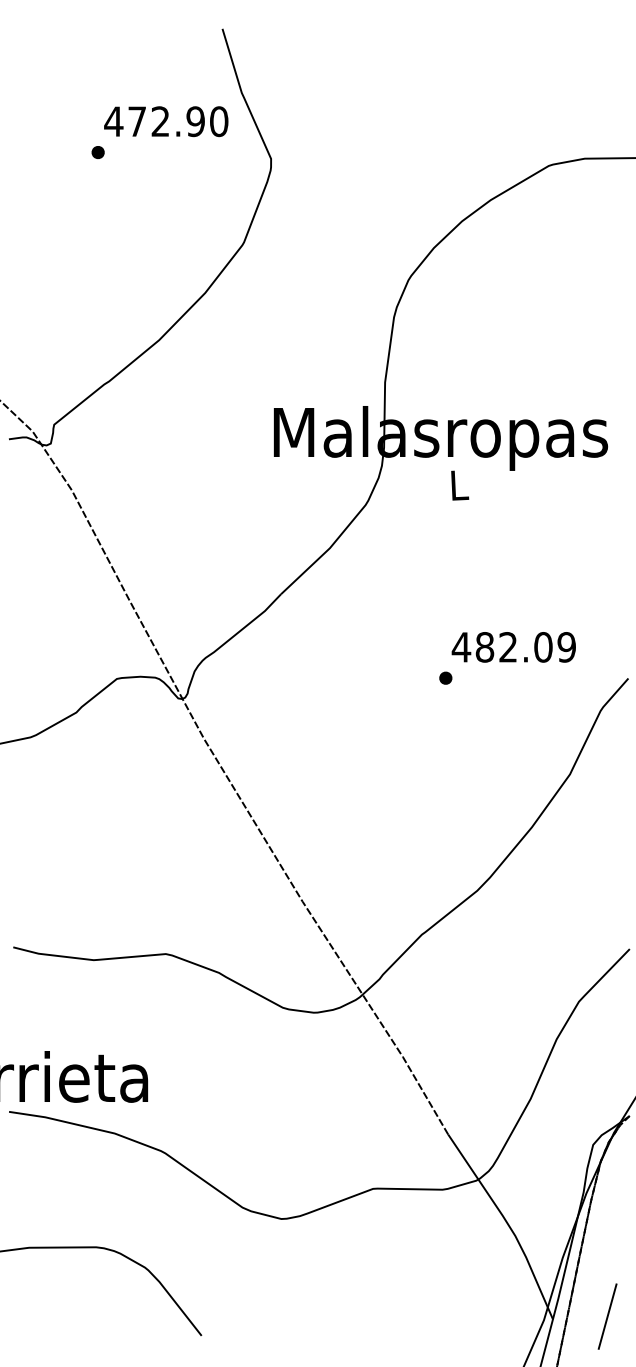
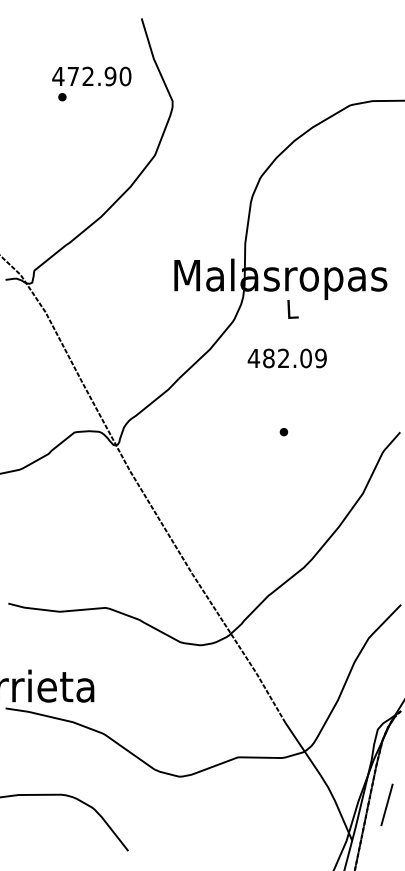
text: (165, 121) -> (91, 76), moved
text: (512, 647) -> (286, 358), moved
line: (606, 1316) -> (386, 804), moved

